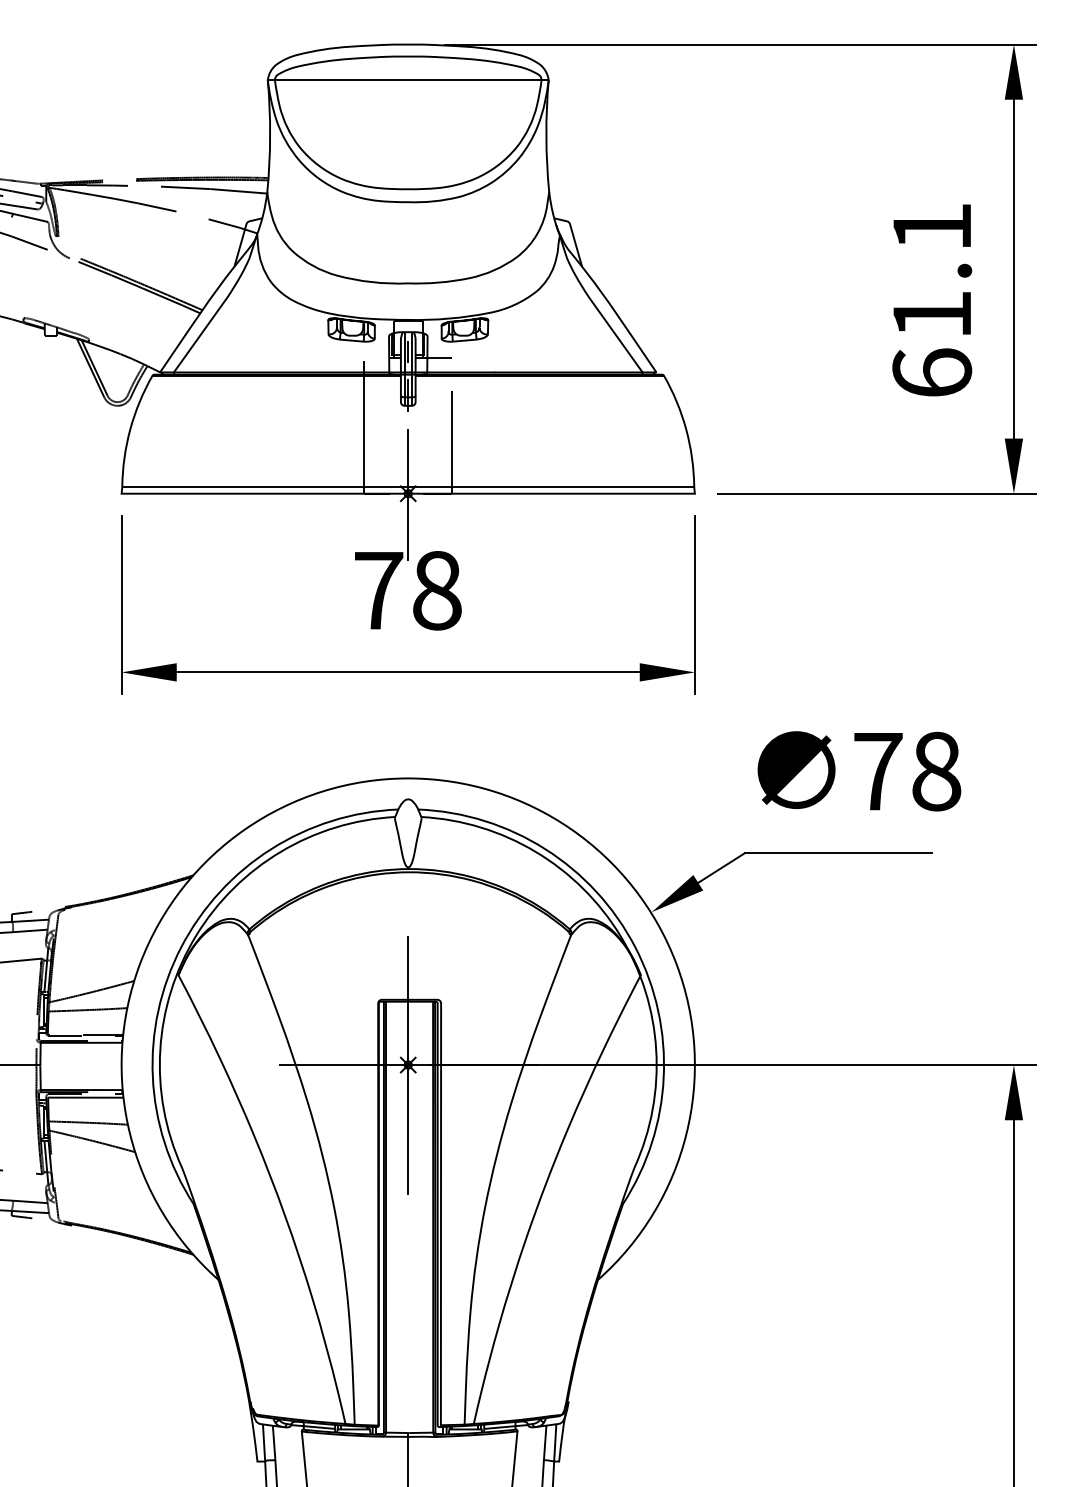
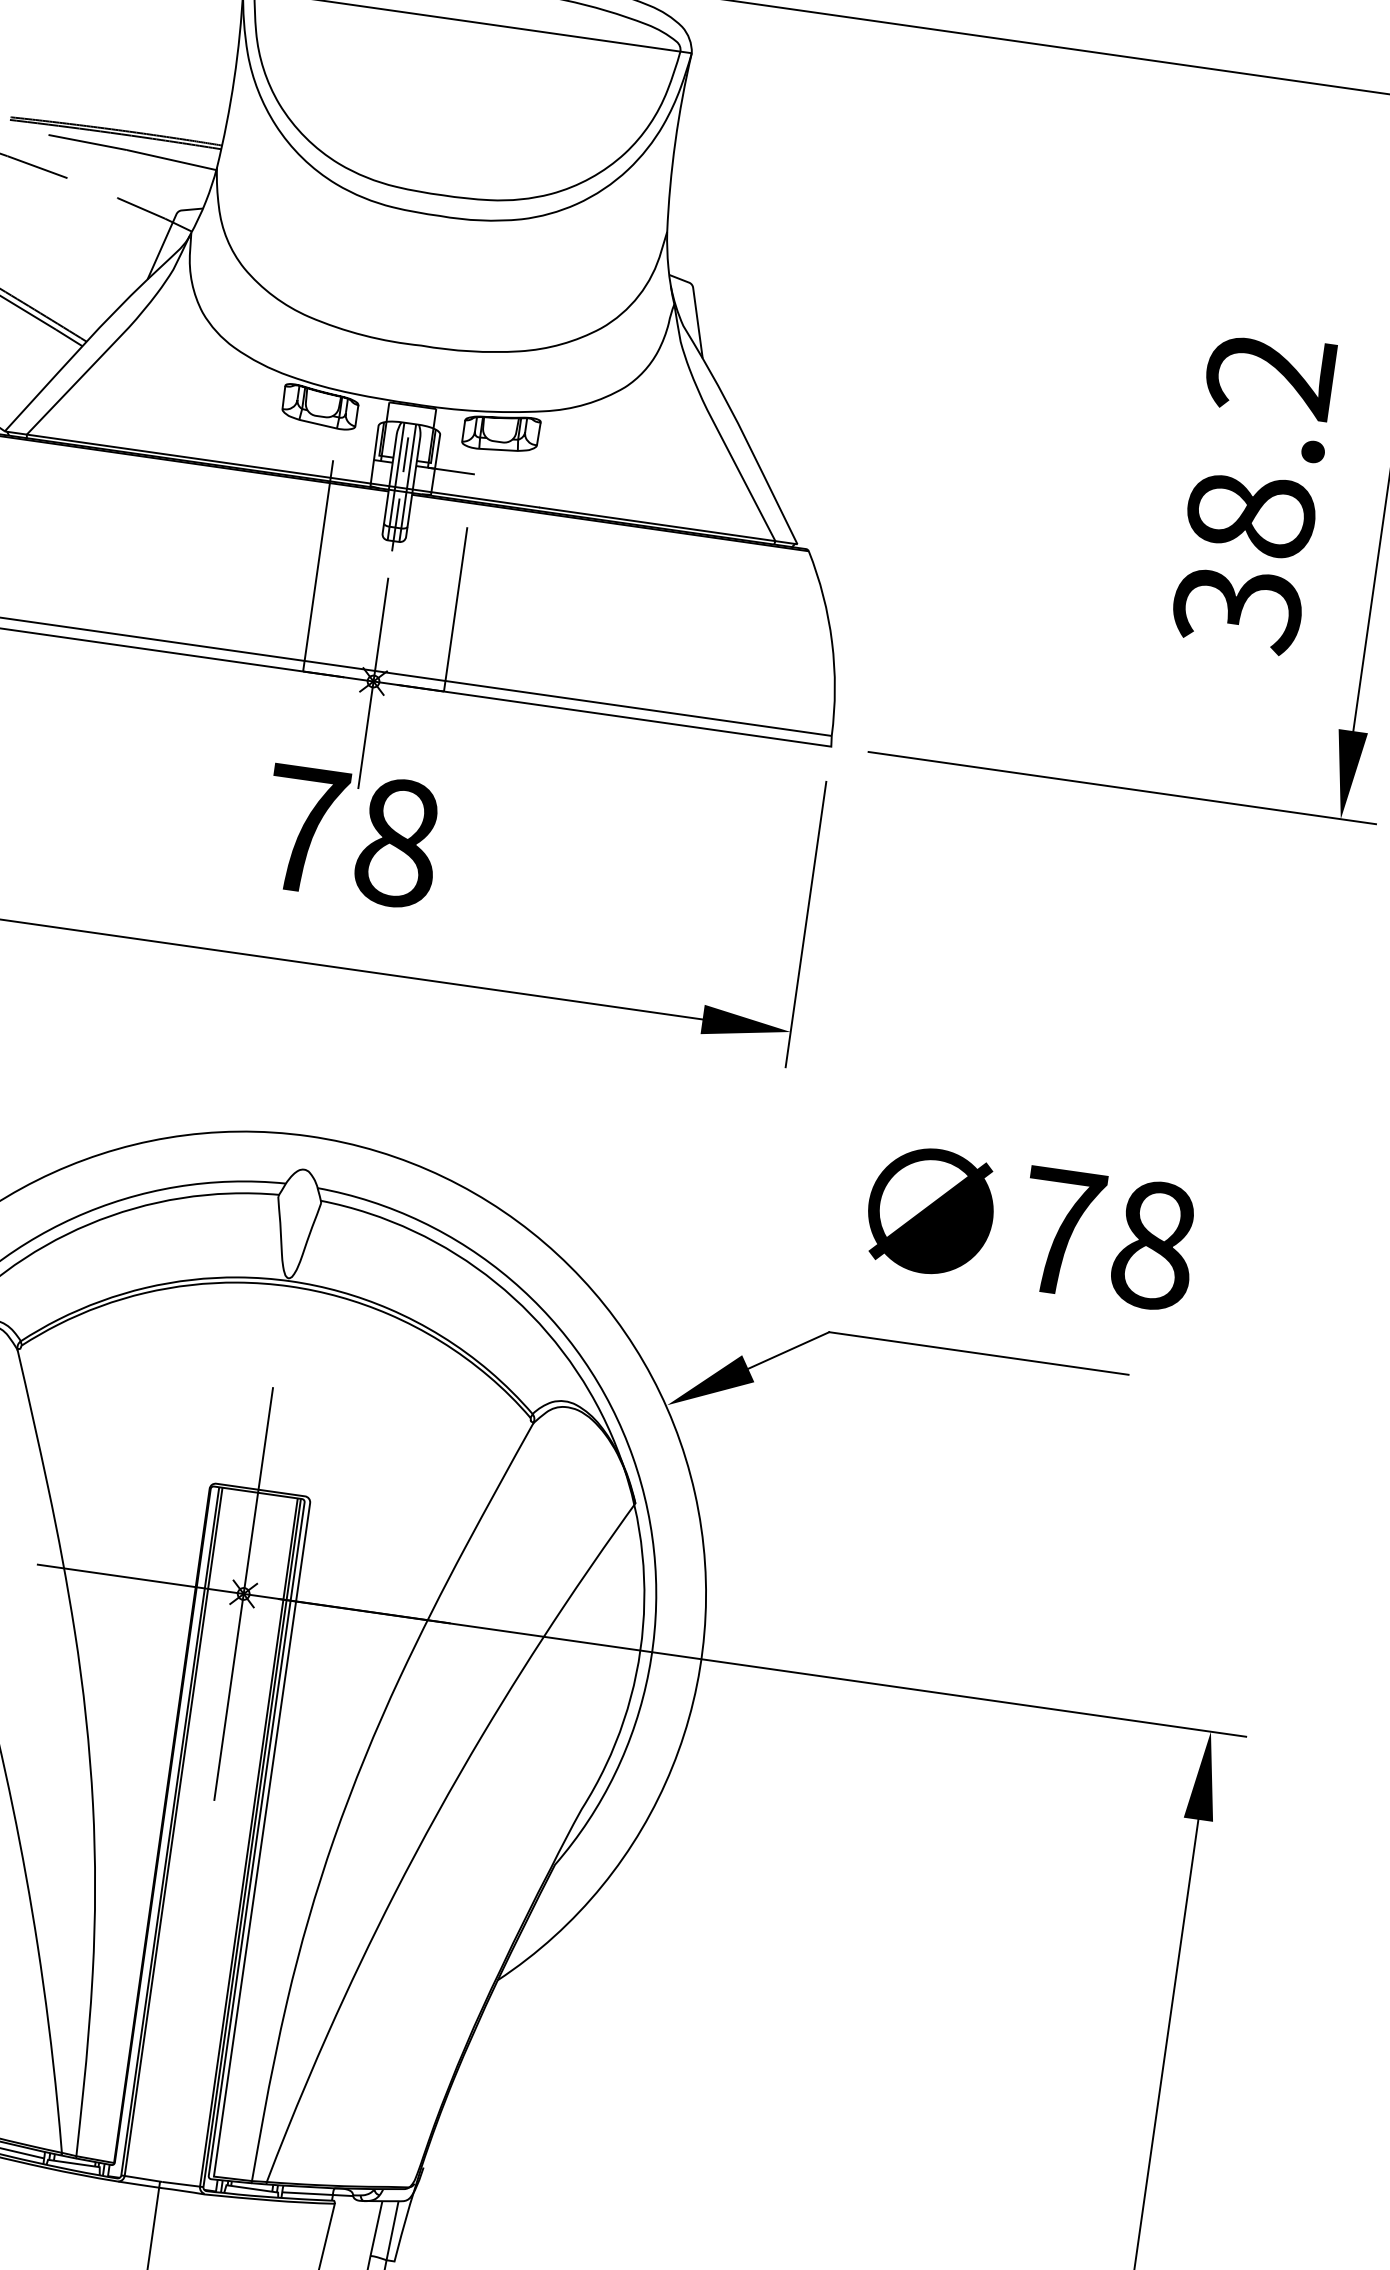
text: (932, 300) -> (1254, 492), 61.1 -> 38.2

